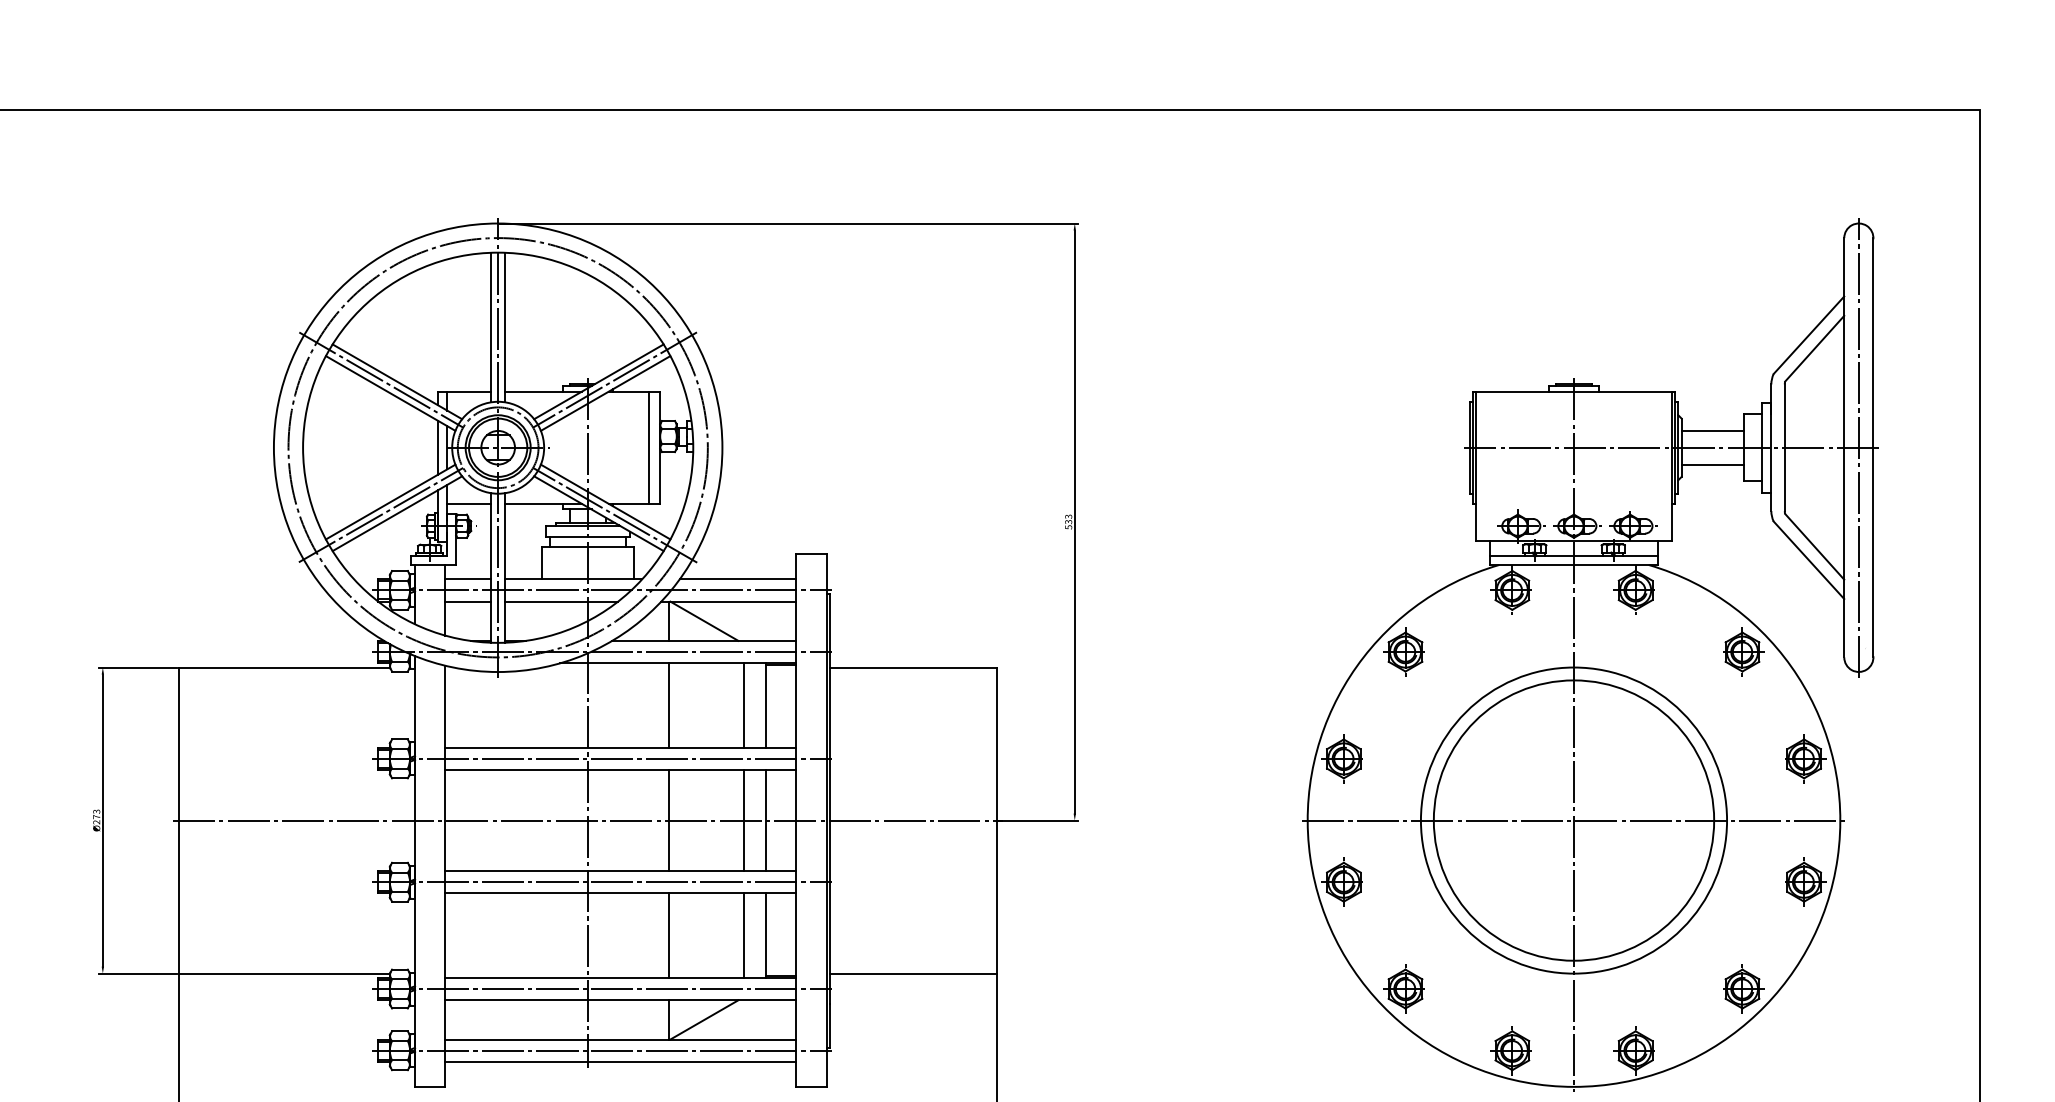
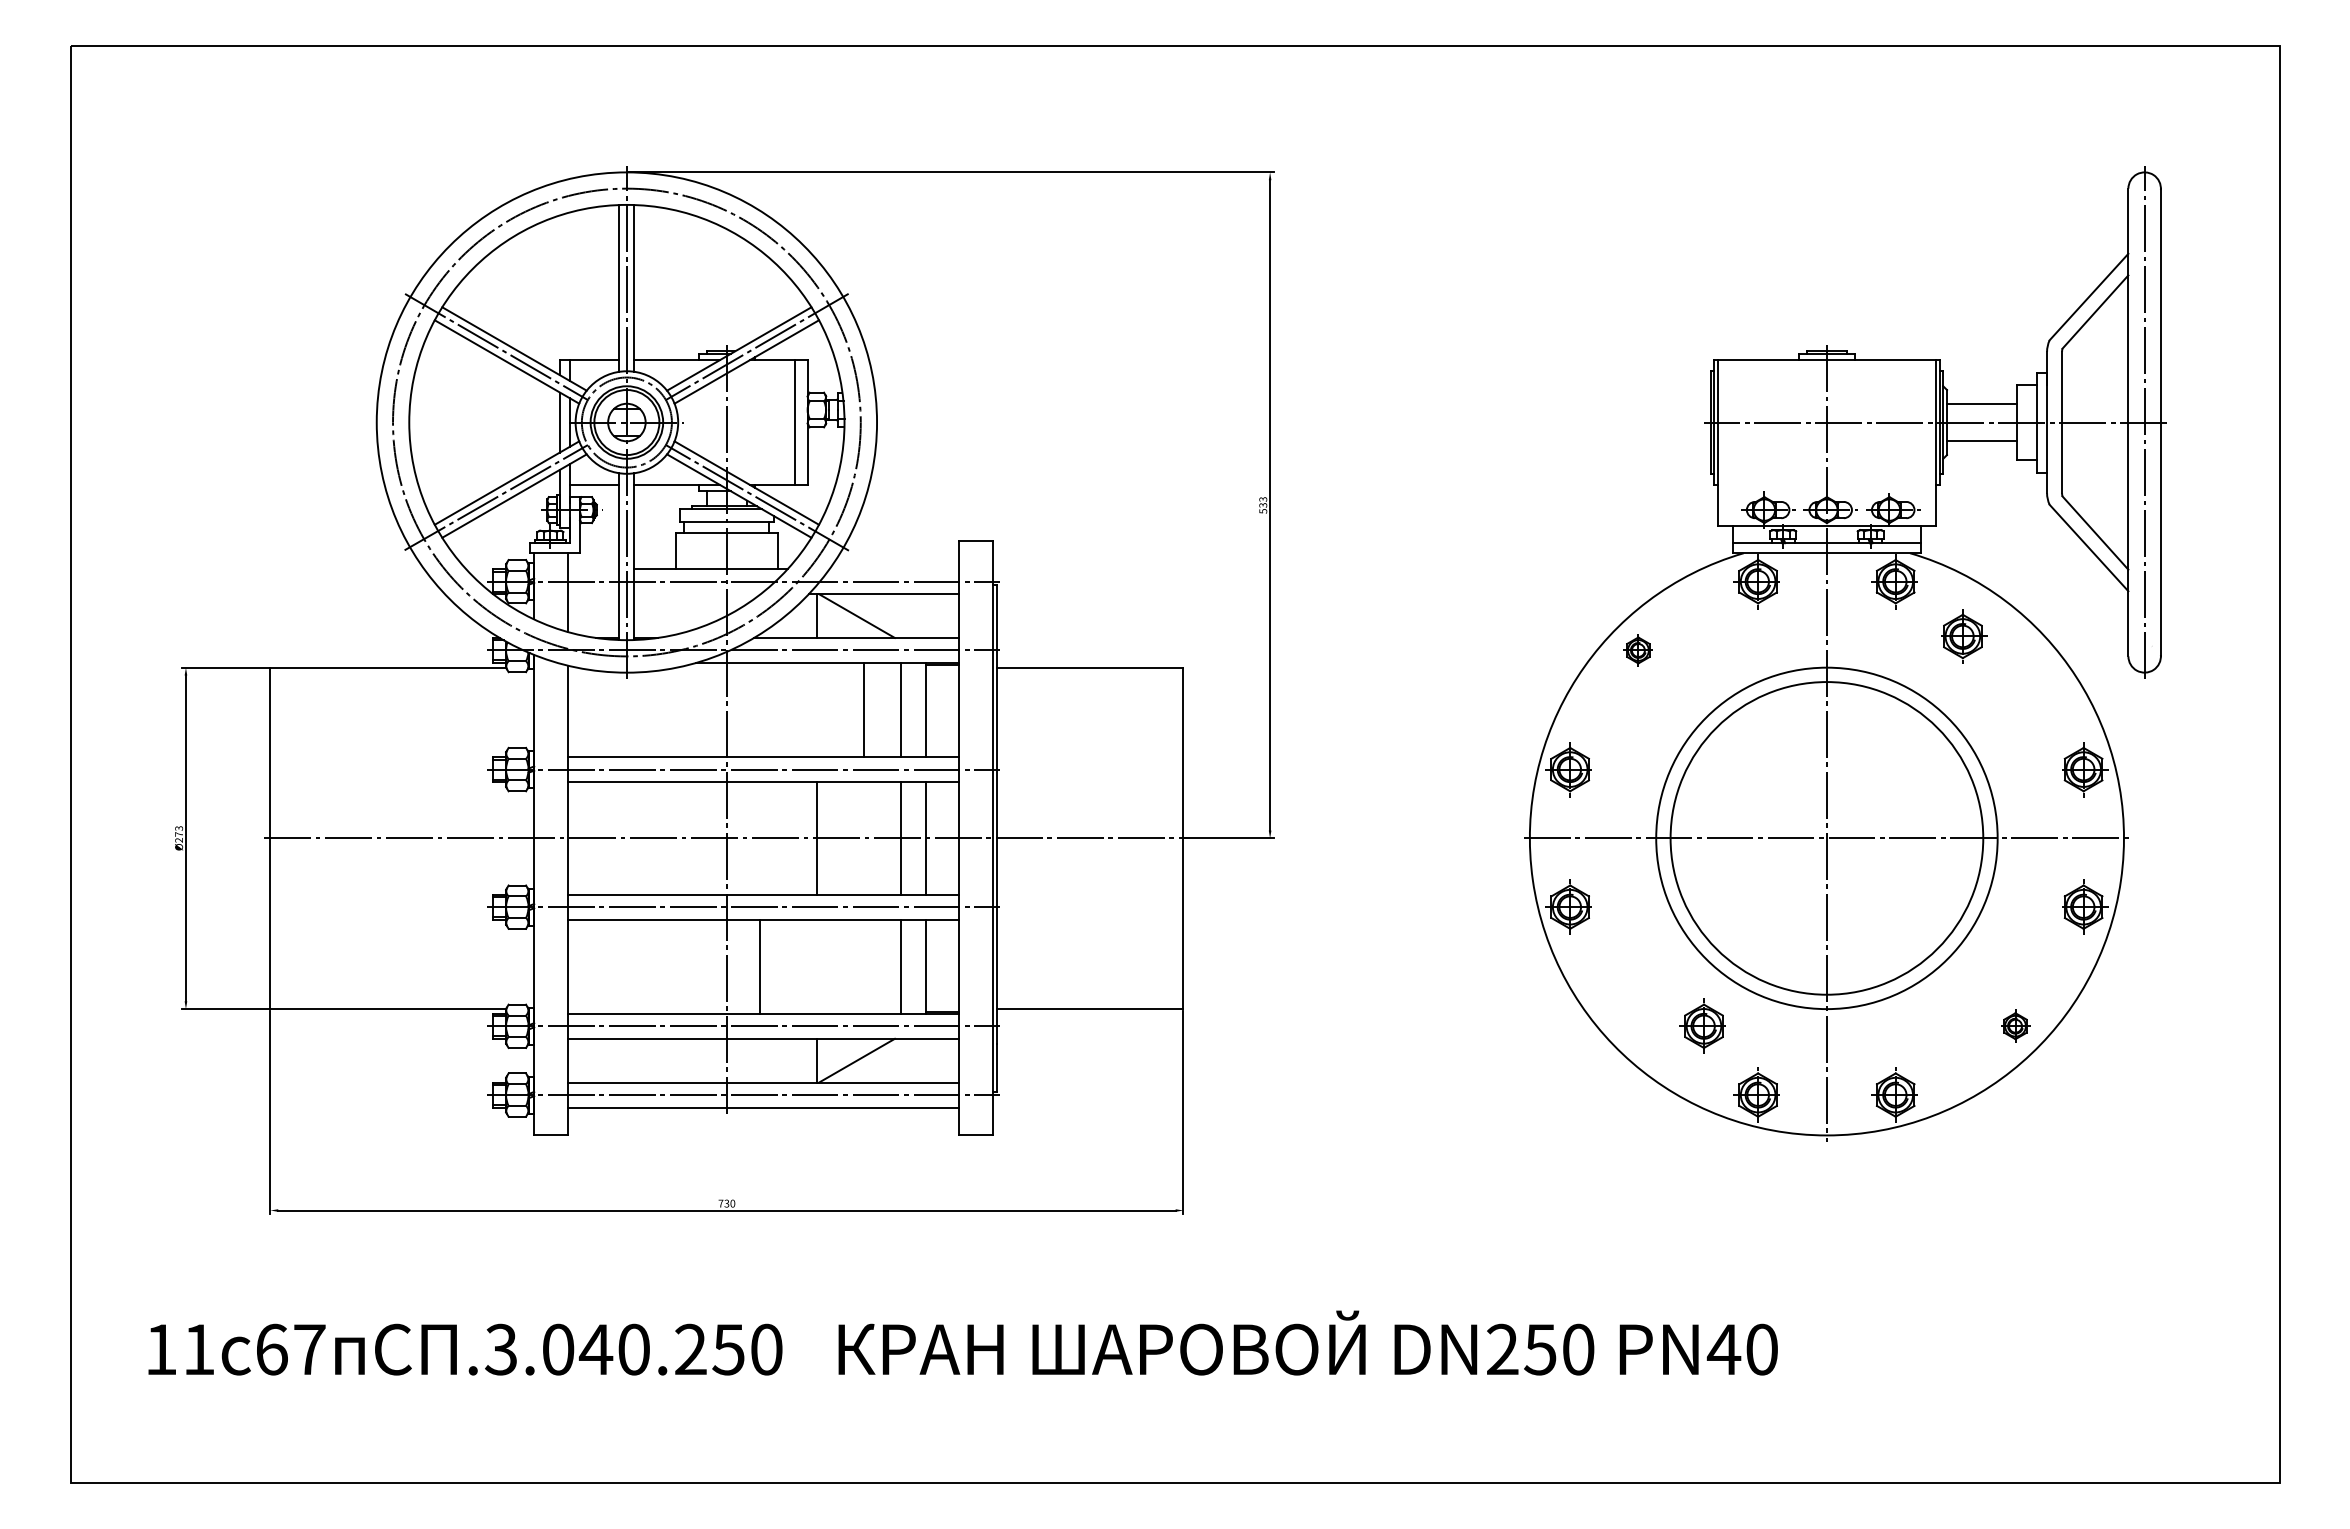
line: (468, 579) -> (593, 569), removed
line: (738, 579) -> (894, 569), removed
line: (468, 601) -> (593, 594), removed
line: (561, 601) -> (697, 594), removed
part: (1404, 652) -> (1637, 650), size x0.6
part: (1743, 652) -> (1964, 636), moved
line: (669, 705) -> (864, 709), moved
line: (669, 935) -> (760, 966), moved
part: (1404, 988) -> (1702, 1025), moved
part: (1743, 988) -> (2016, 1025), size x0.6

